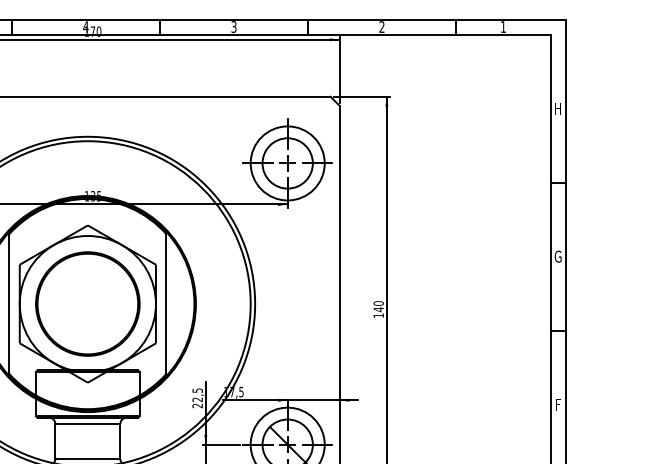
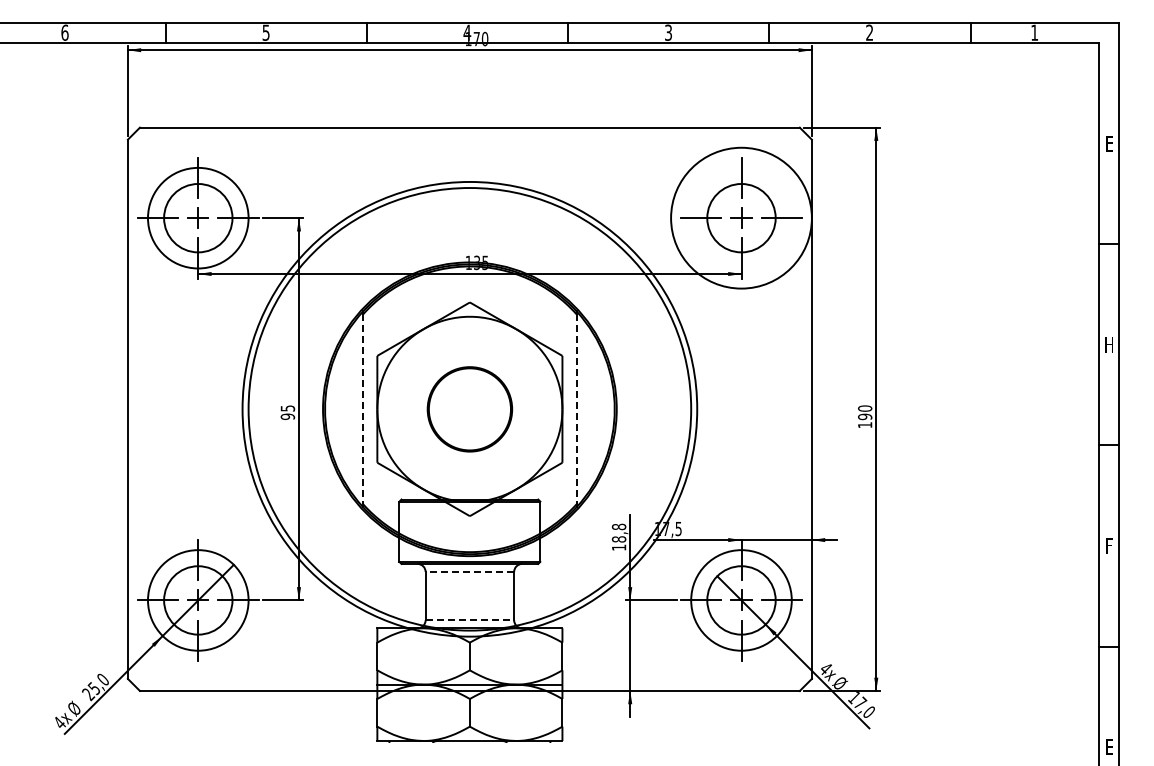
text: (557, 108) -> (1108, 143), H -> E
circle: (287, 162) -> (741, 217), size x1.4
text: (557, 256) -> (1108, 344), G -> H
line: (9, 304) -> (363, 409), solid -> dashed
part: (87, 304) -> (469, 409), size x0.6
line: (166, 304) -> (576, 409), solid -> dashed
text: (378, 309) -> (865, 416), 140 -> 190
text: (197, 397) -> (618, 536), 22,5 -> 18,8
line: (87, 423) -> (469, 571), solid -> dashed
line: (88, 459) -> (470, 620), solid -> dashed

